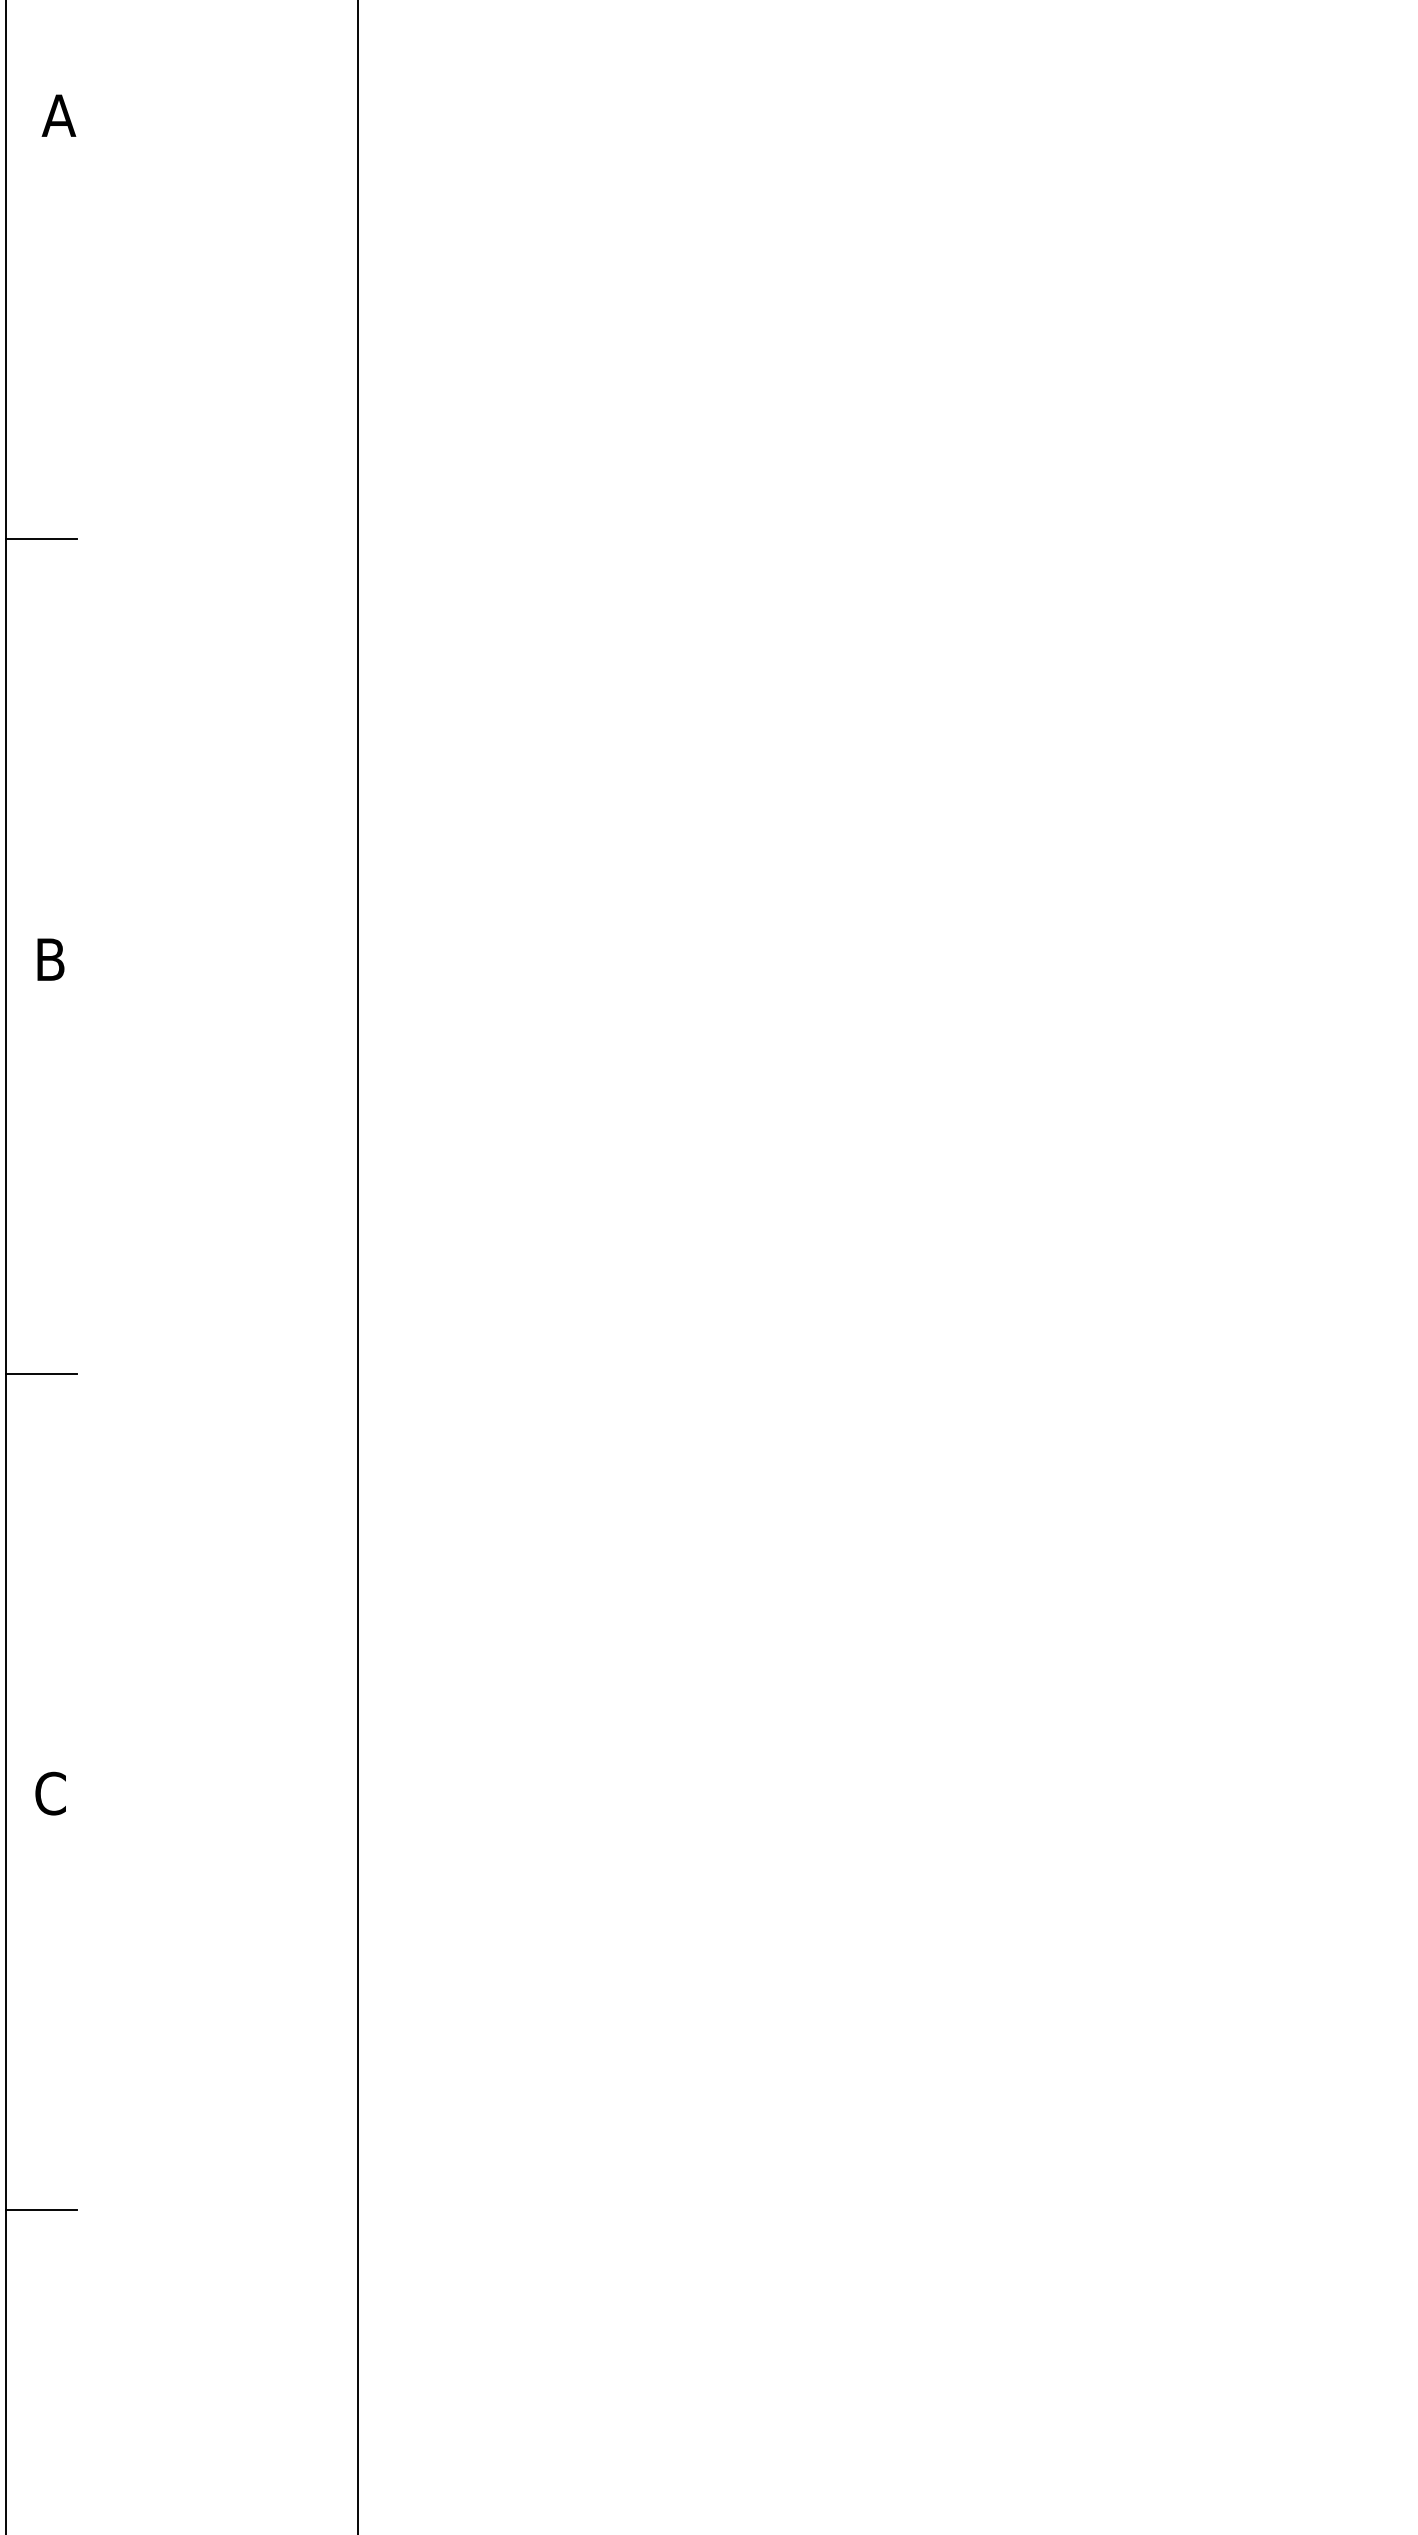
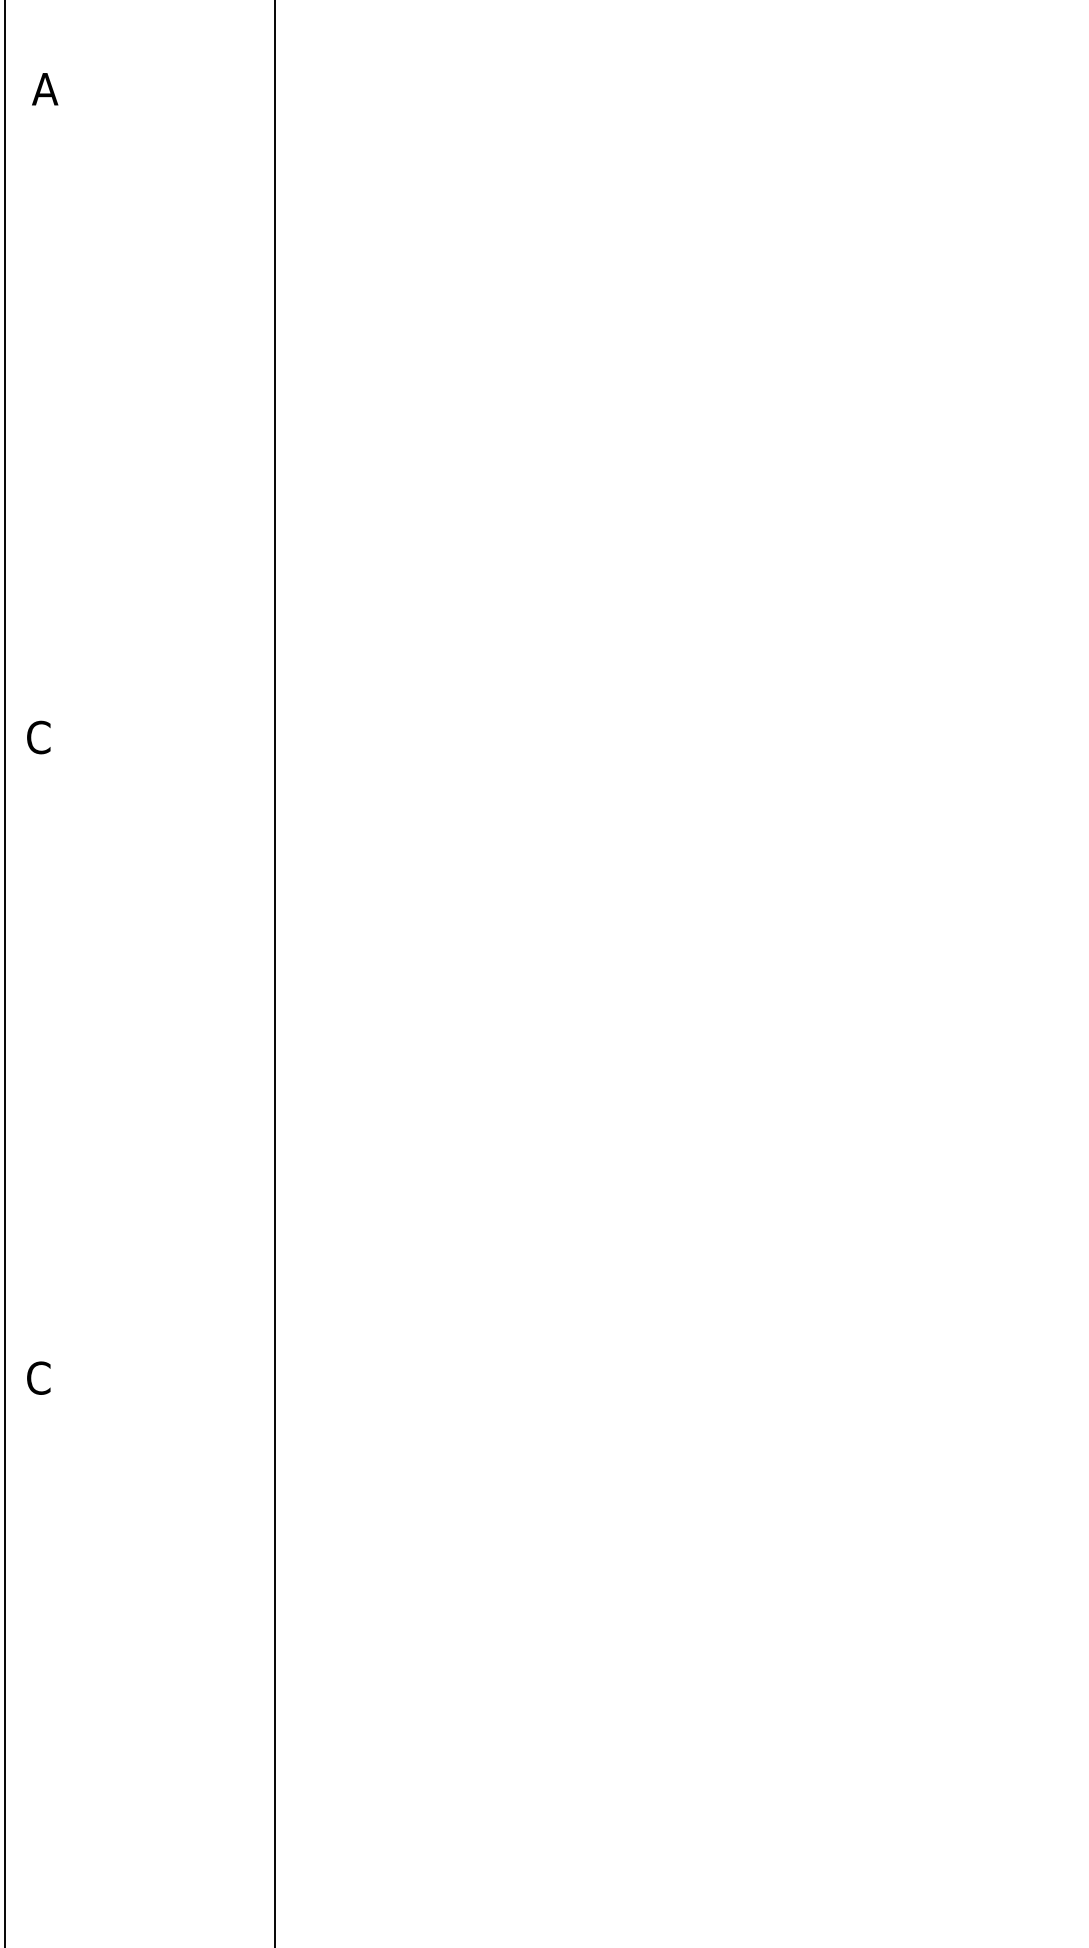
line: (41, 538) -> (31, 413), removed
text: (50, 959) -> (38, 737), B -> C
line: (41, 1374) -> (31, 1056), removed
line: (41, 2209) -> (31, 1697), removed

